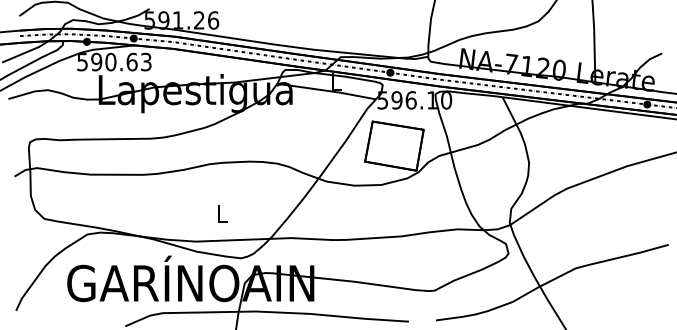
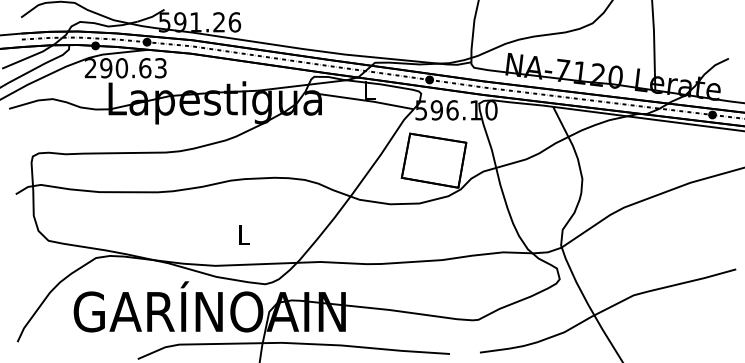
text: (82, 62) -> (90, 68), 590.63 -> 290.63

